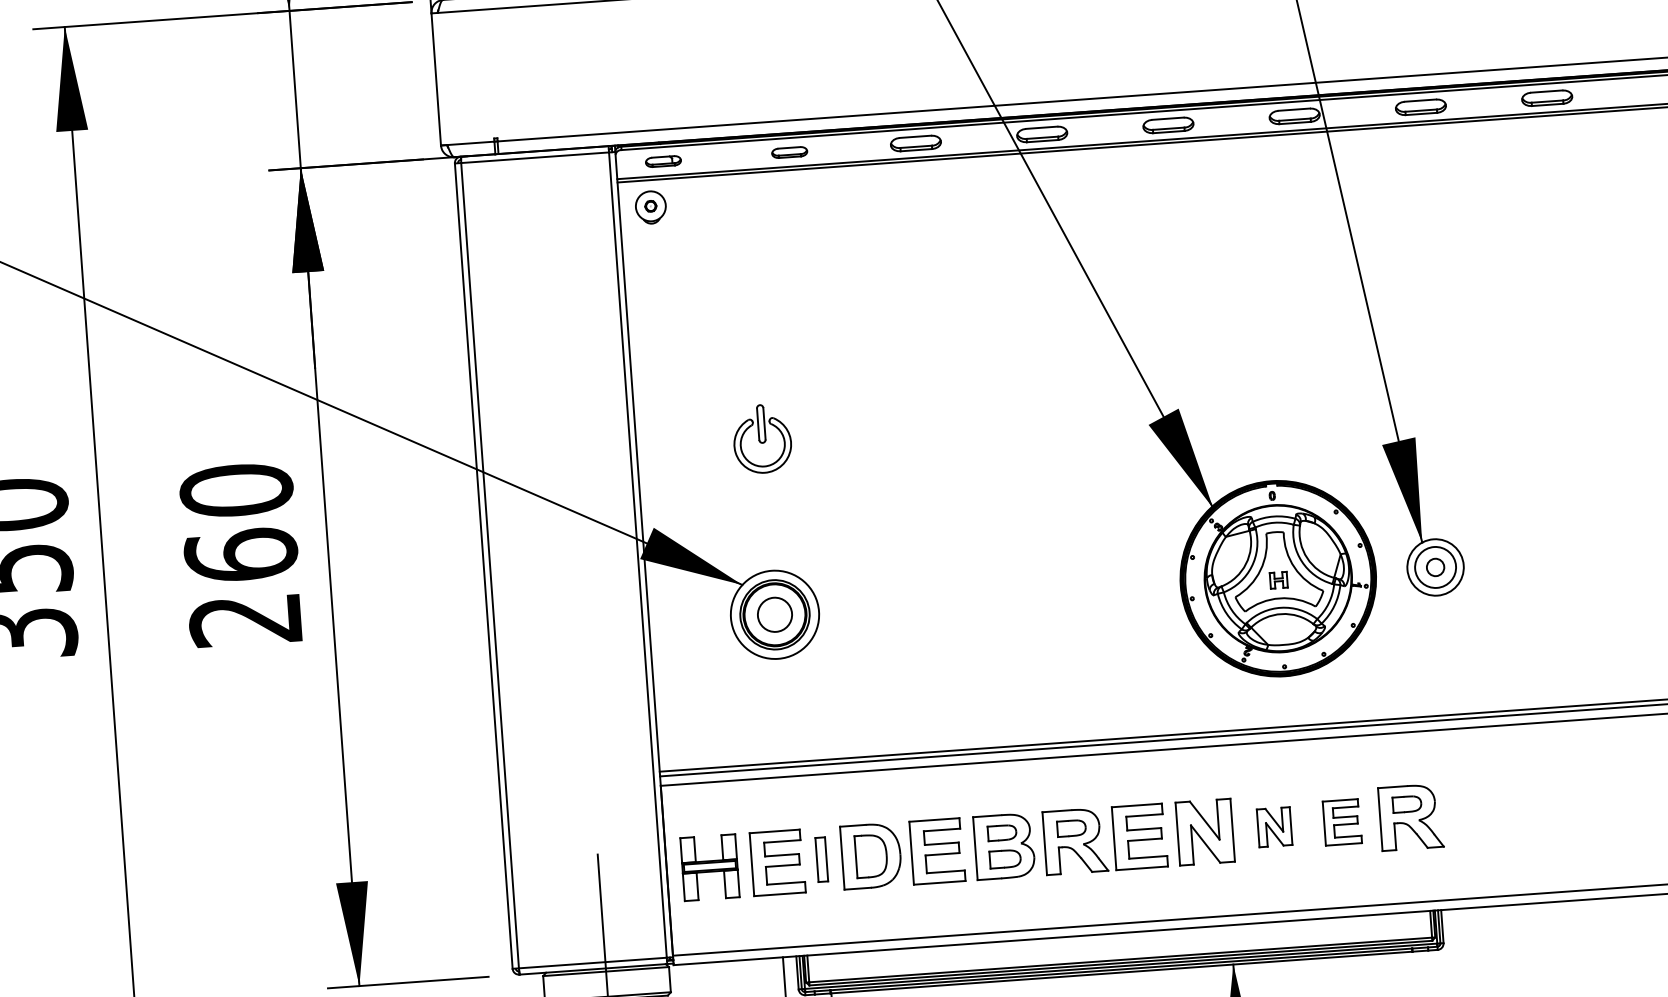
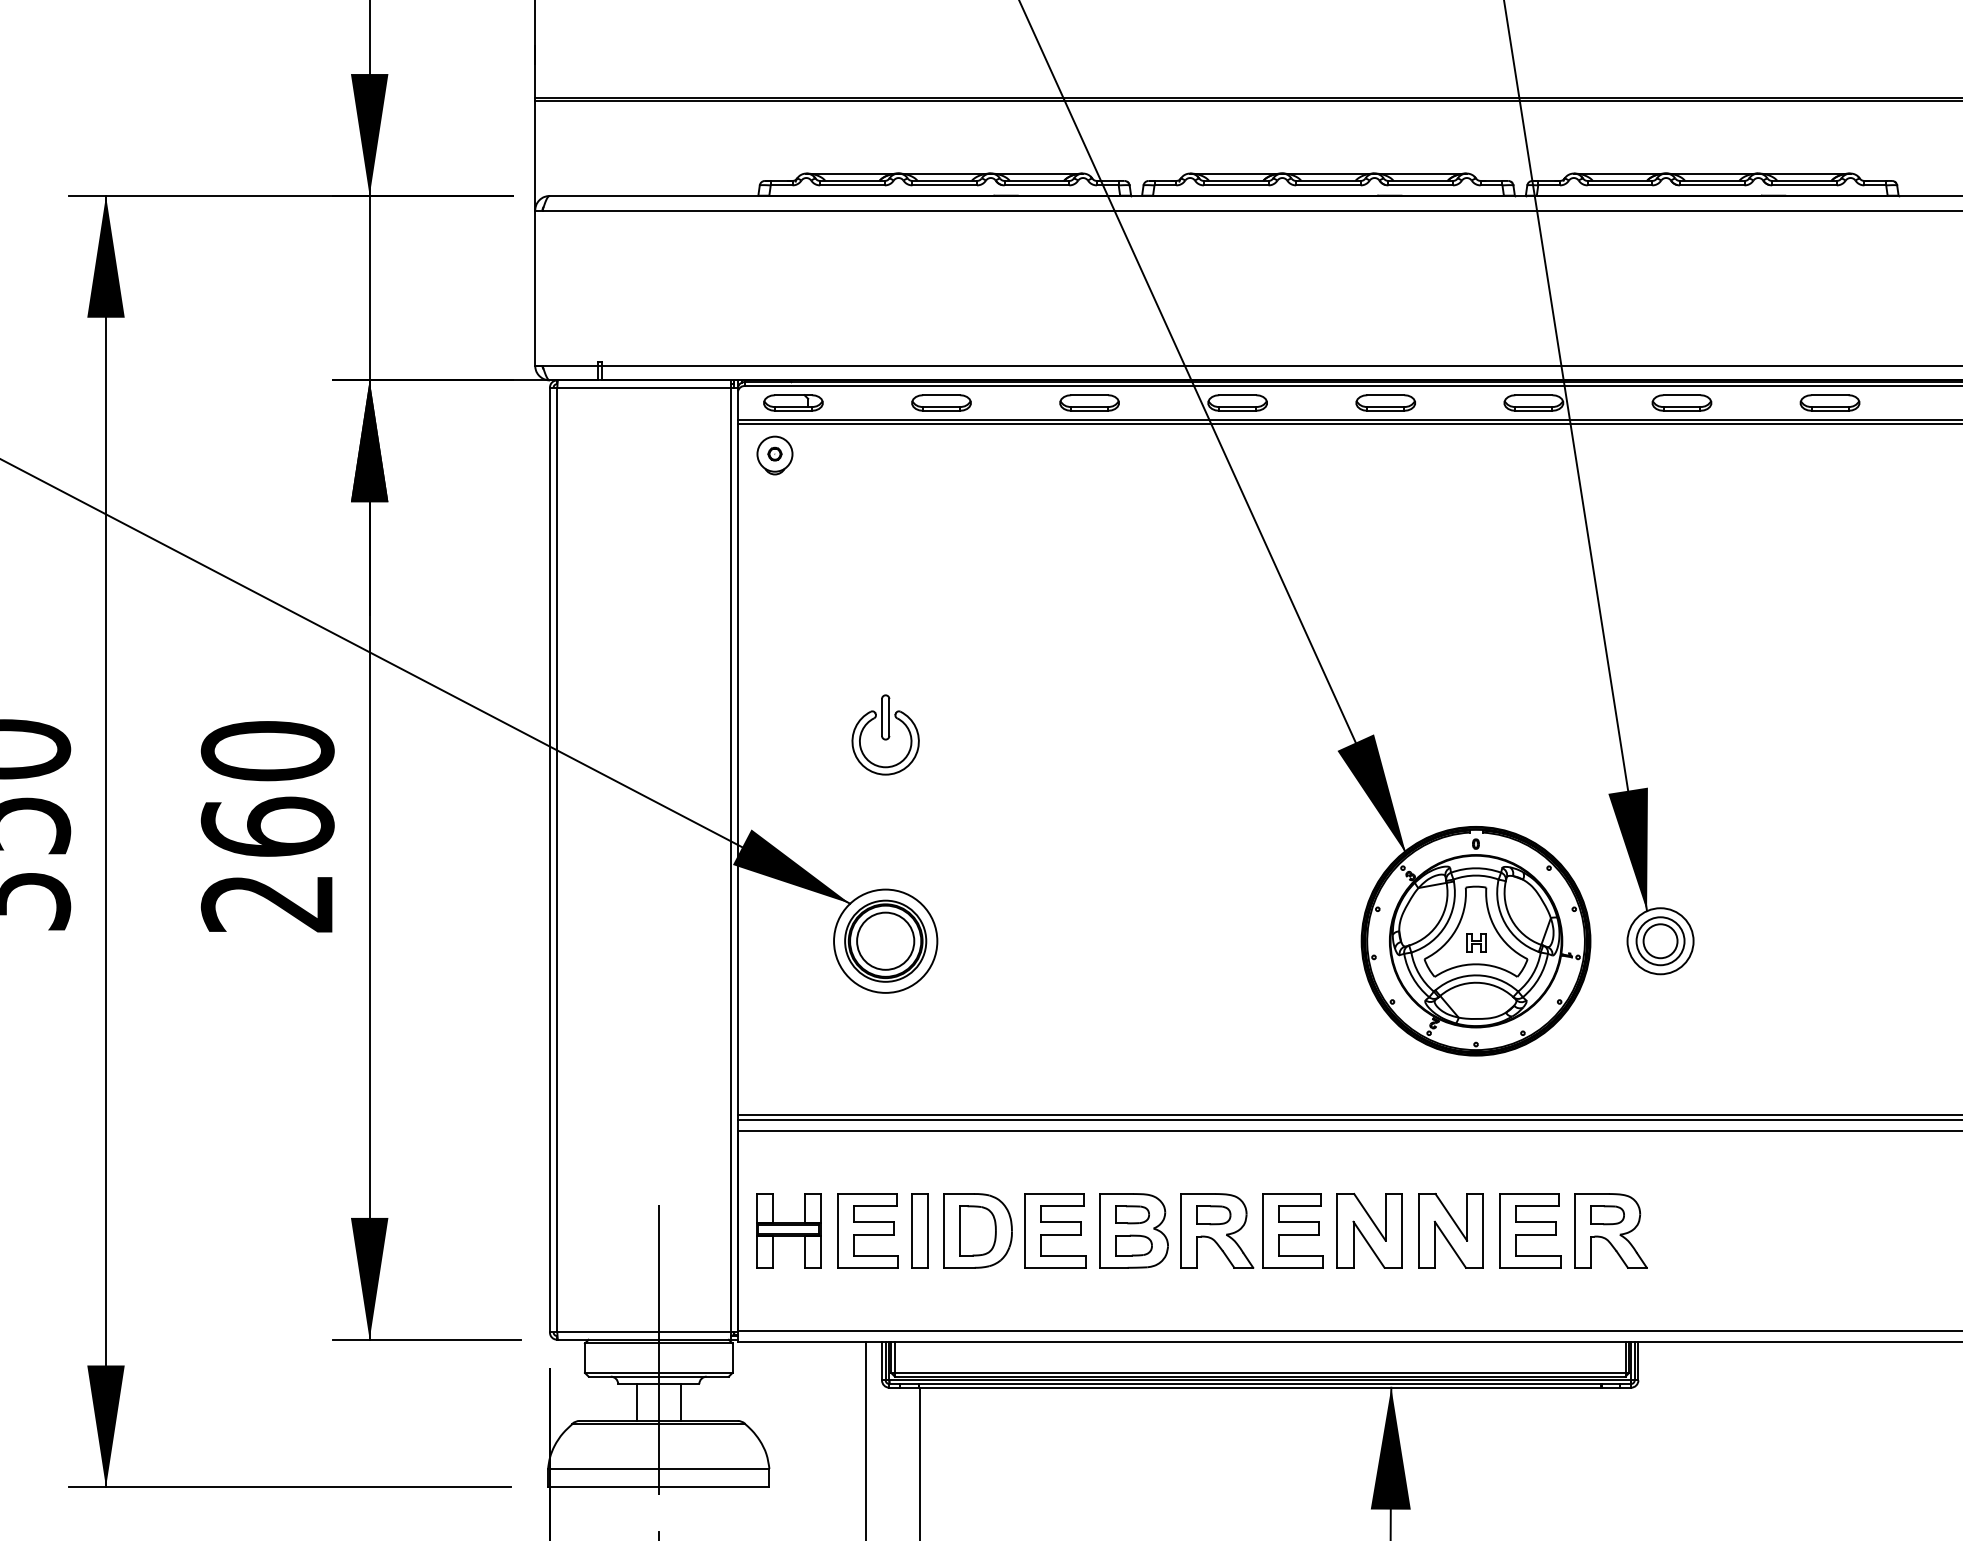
part: (789, 152) -> (941, 402), size x1.43
part: (663, 161) -> (793, 402), size x1.43
circle: (1435, 567) -> (1660, 941), size x1.67
circle: (774, 614) -> (885, 940), size x1.43
part: (1342, 822) -> (1530, 1230), size x1.43
part: (1274, 826) -> (1450, 1230), size x1.67
part: (821, 859) -> (919, 1230), size x1.43

